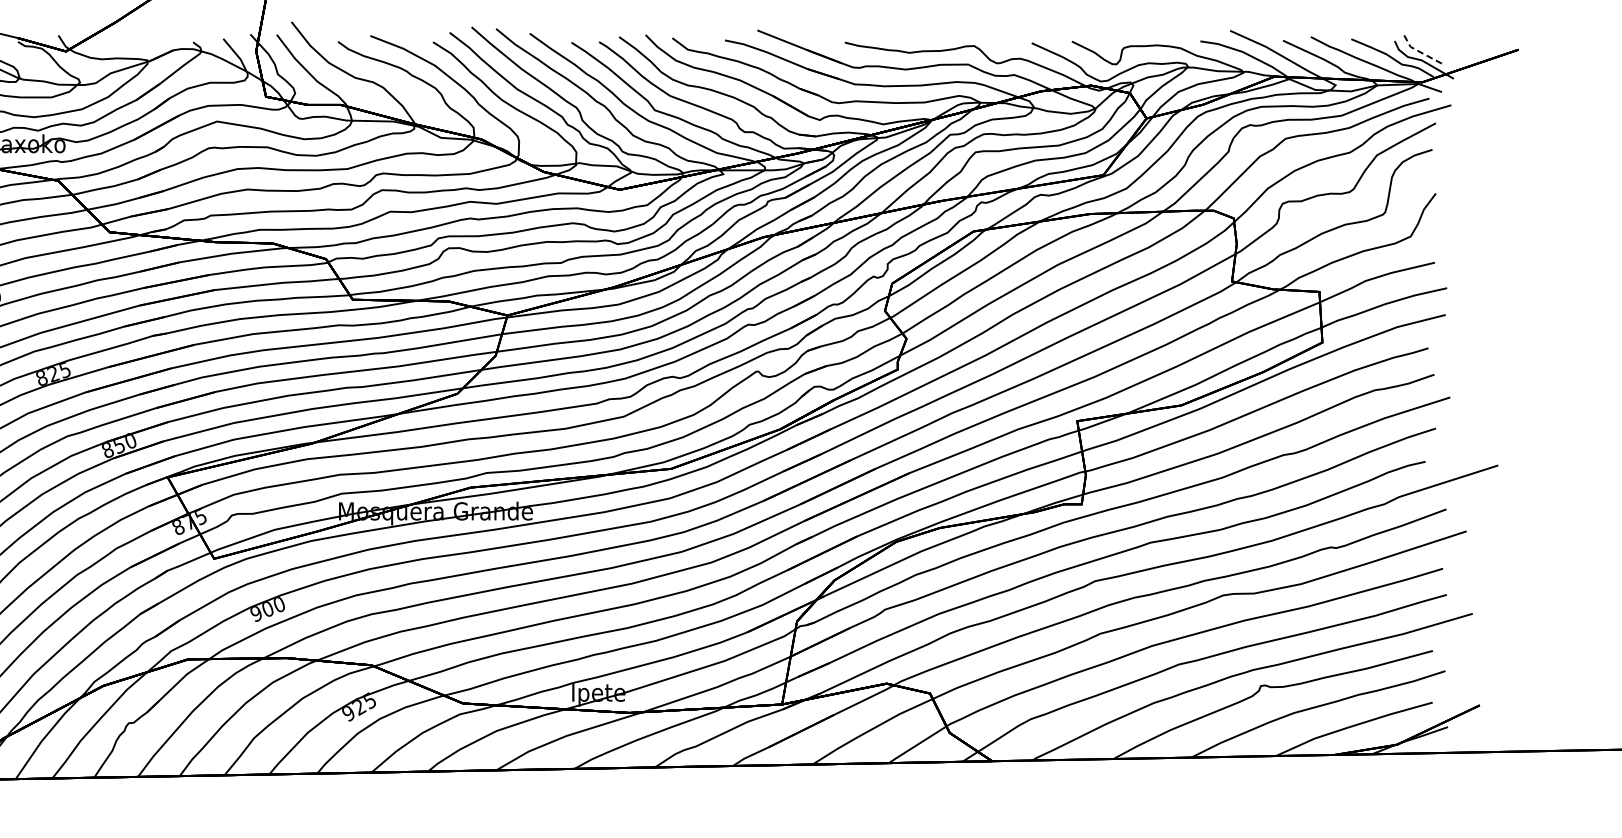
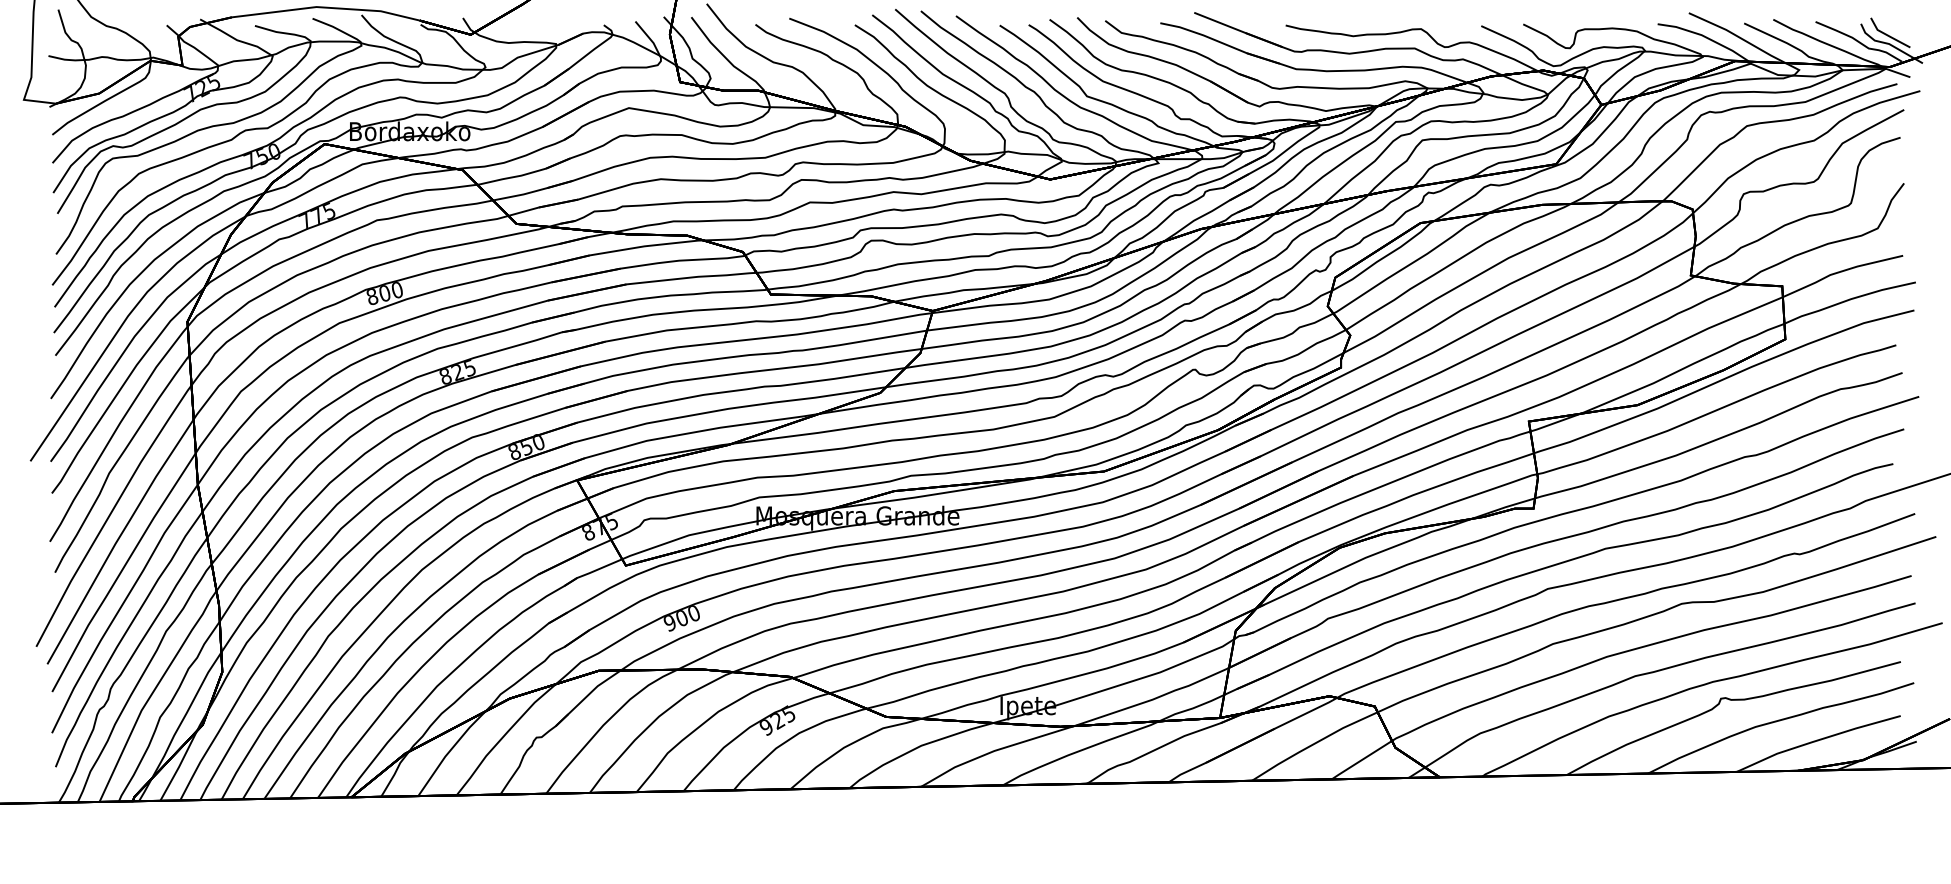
line: (1420, 52) -> (1887, 35), dashed -> solid

